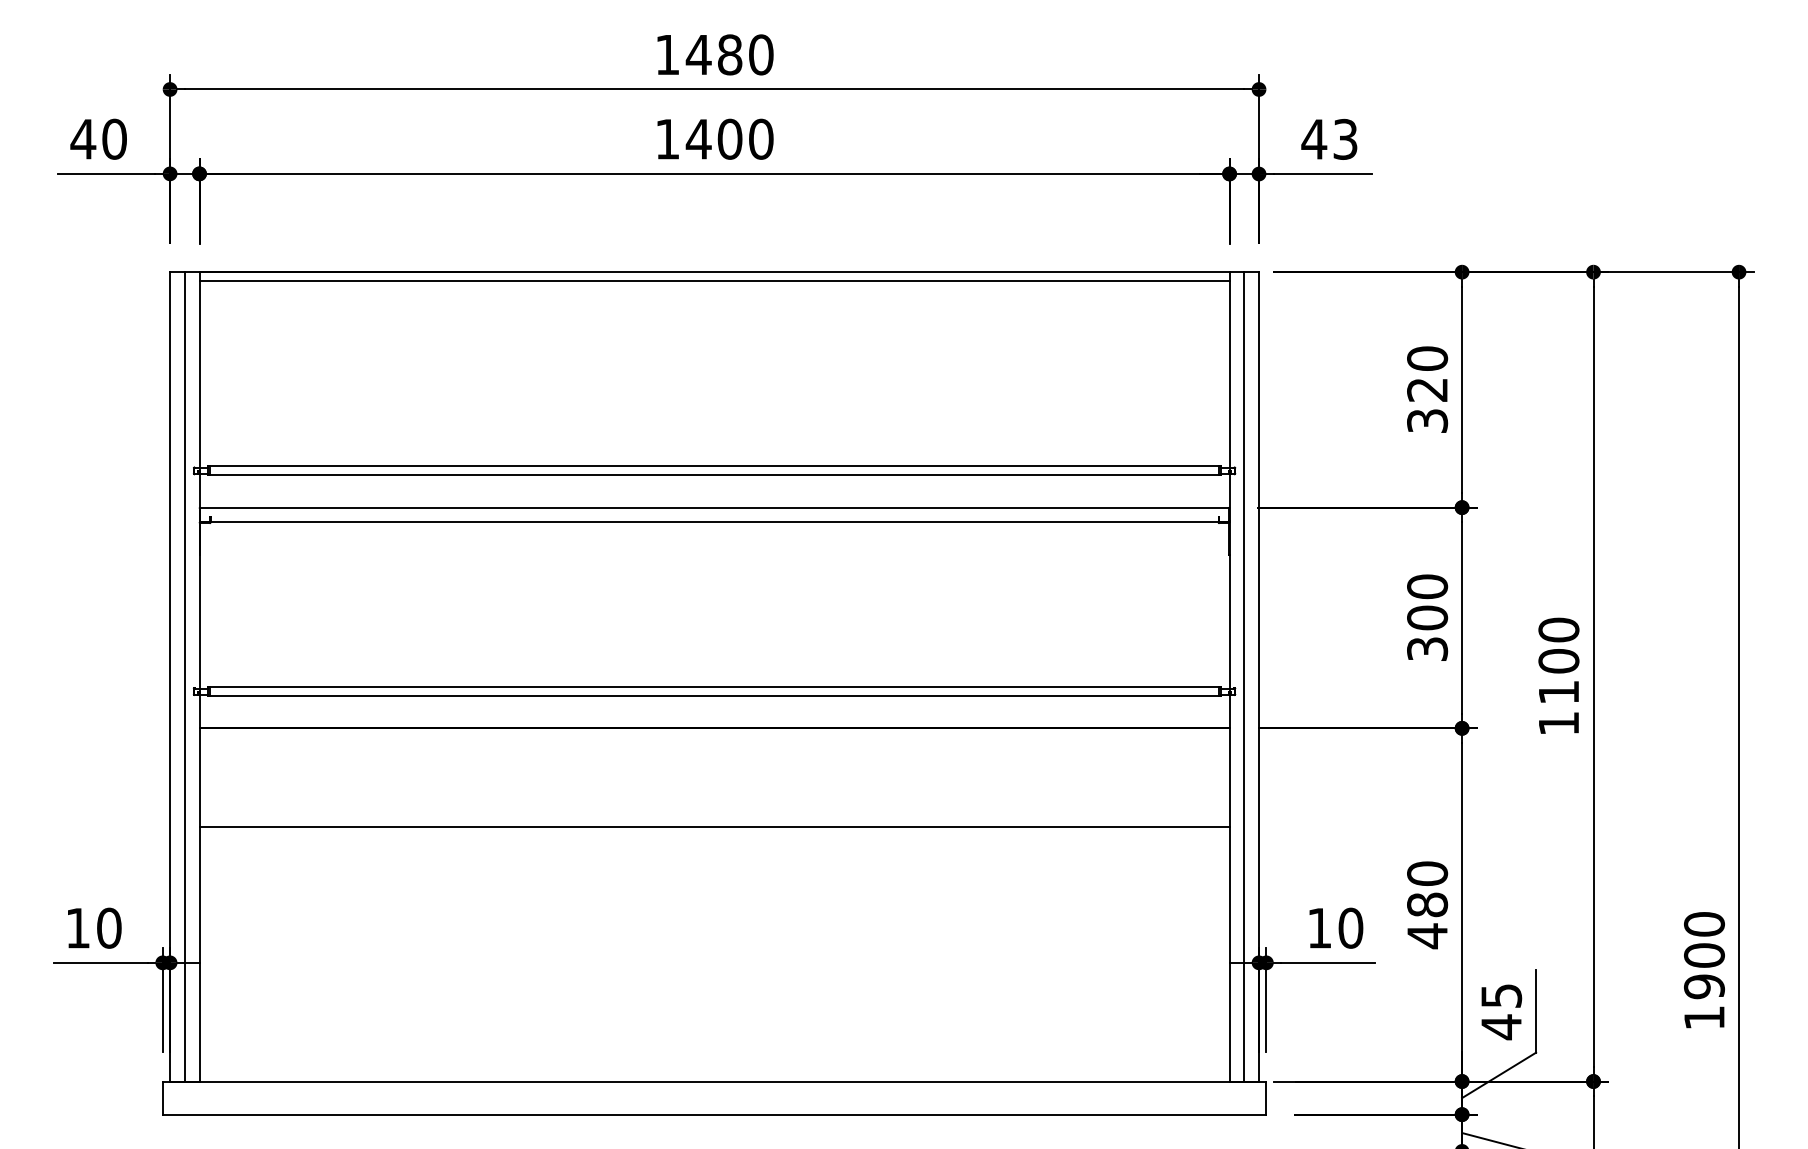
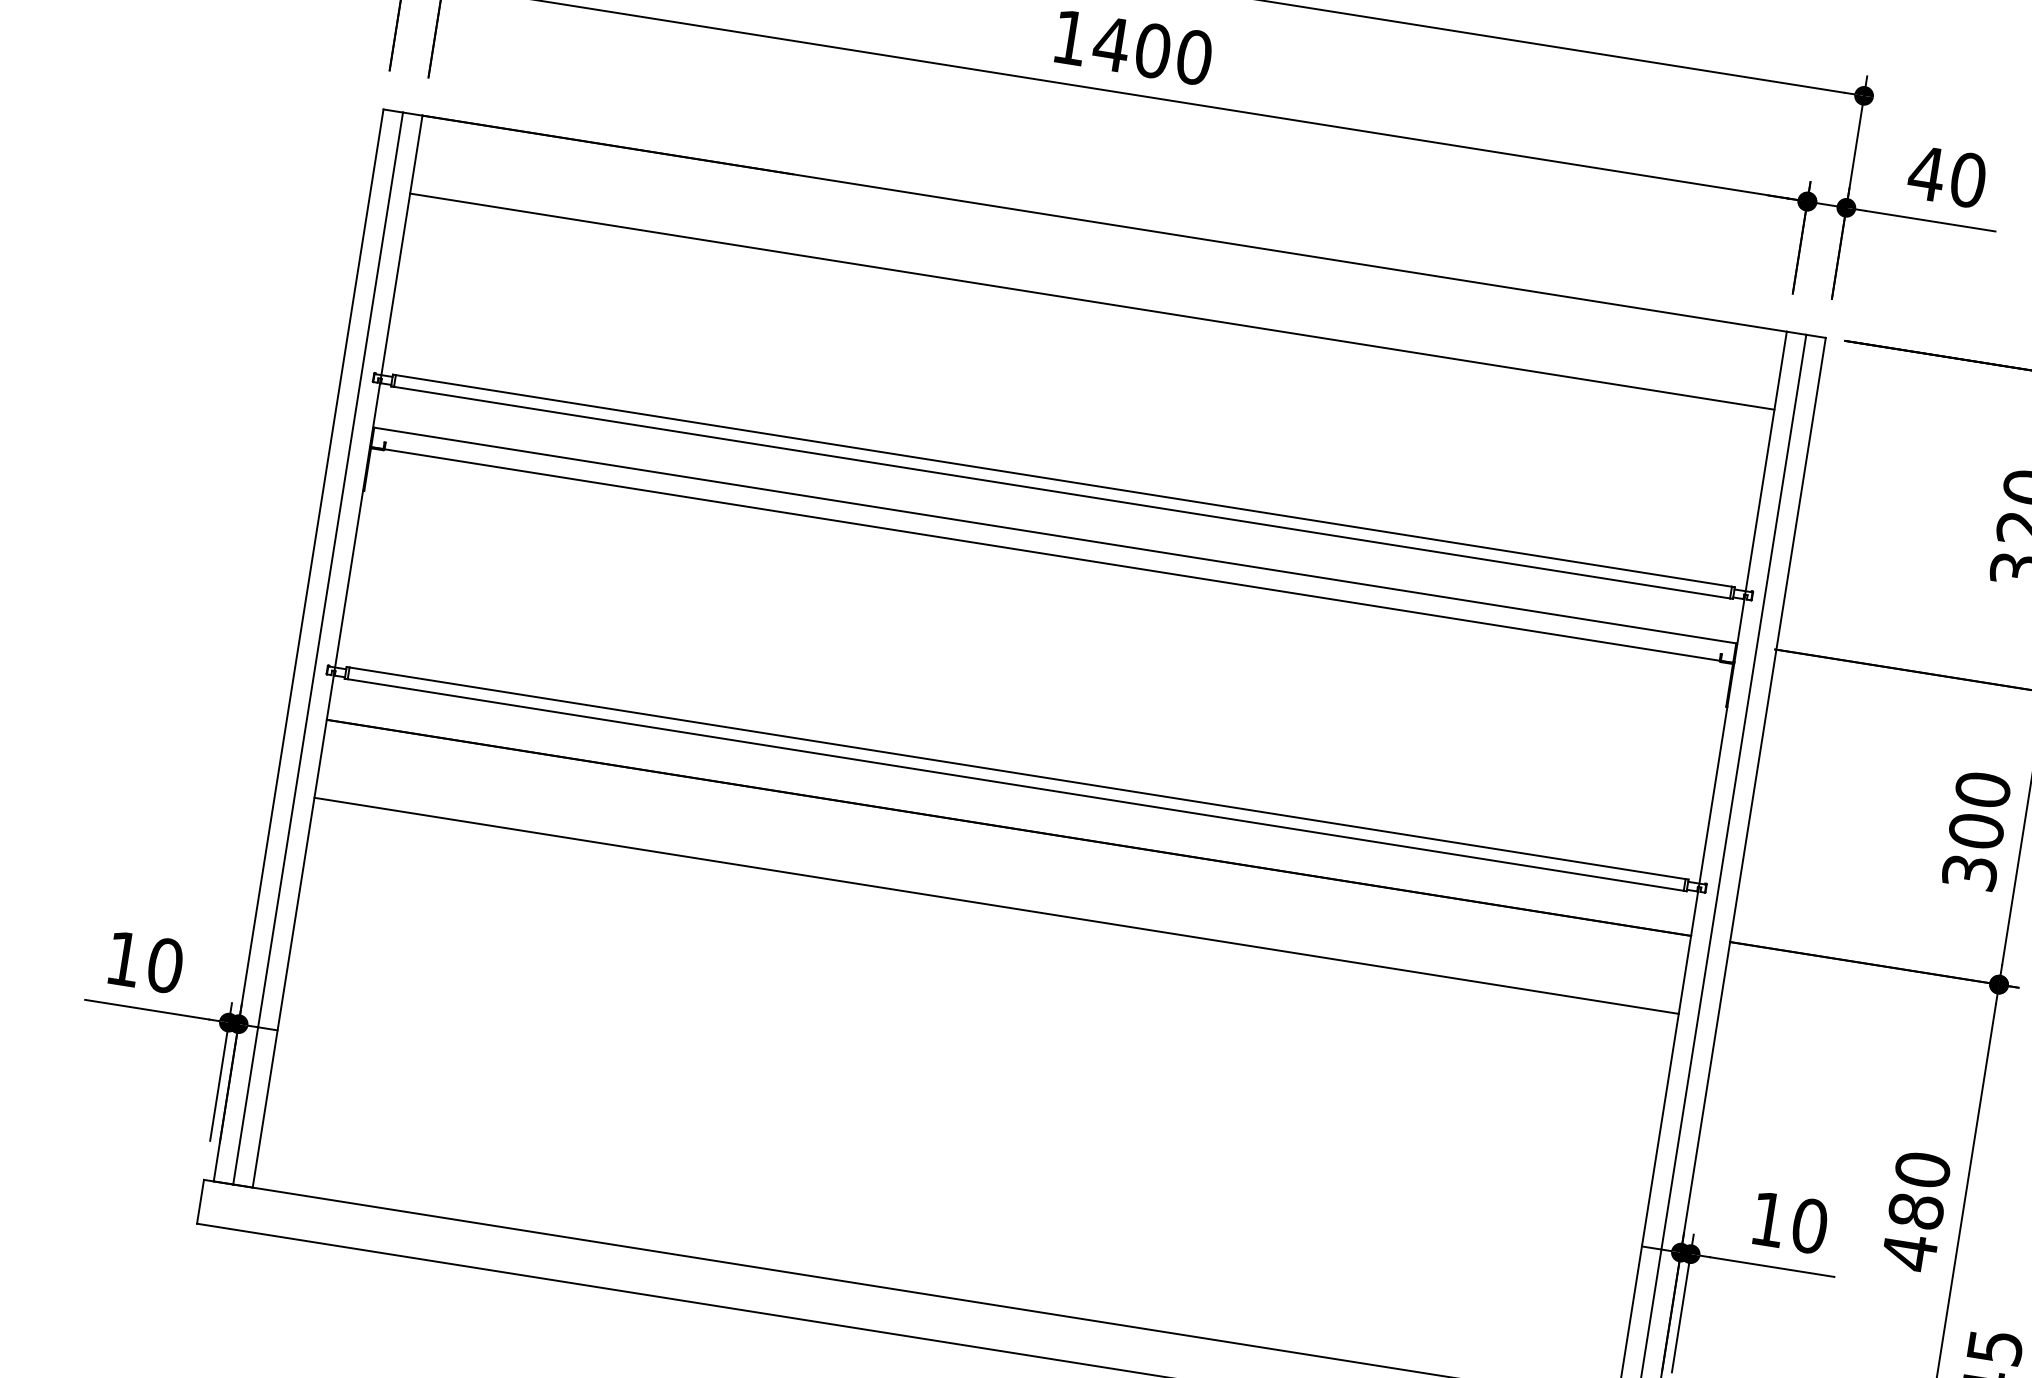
text: (1345, 139) -> (1968, 180), 43 -> 40
line: (714, 281) -> (1092, 302), moved
line: (714, 827) -> (996, 906), moved

